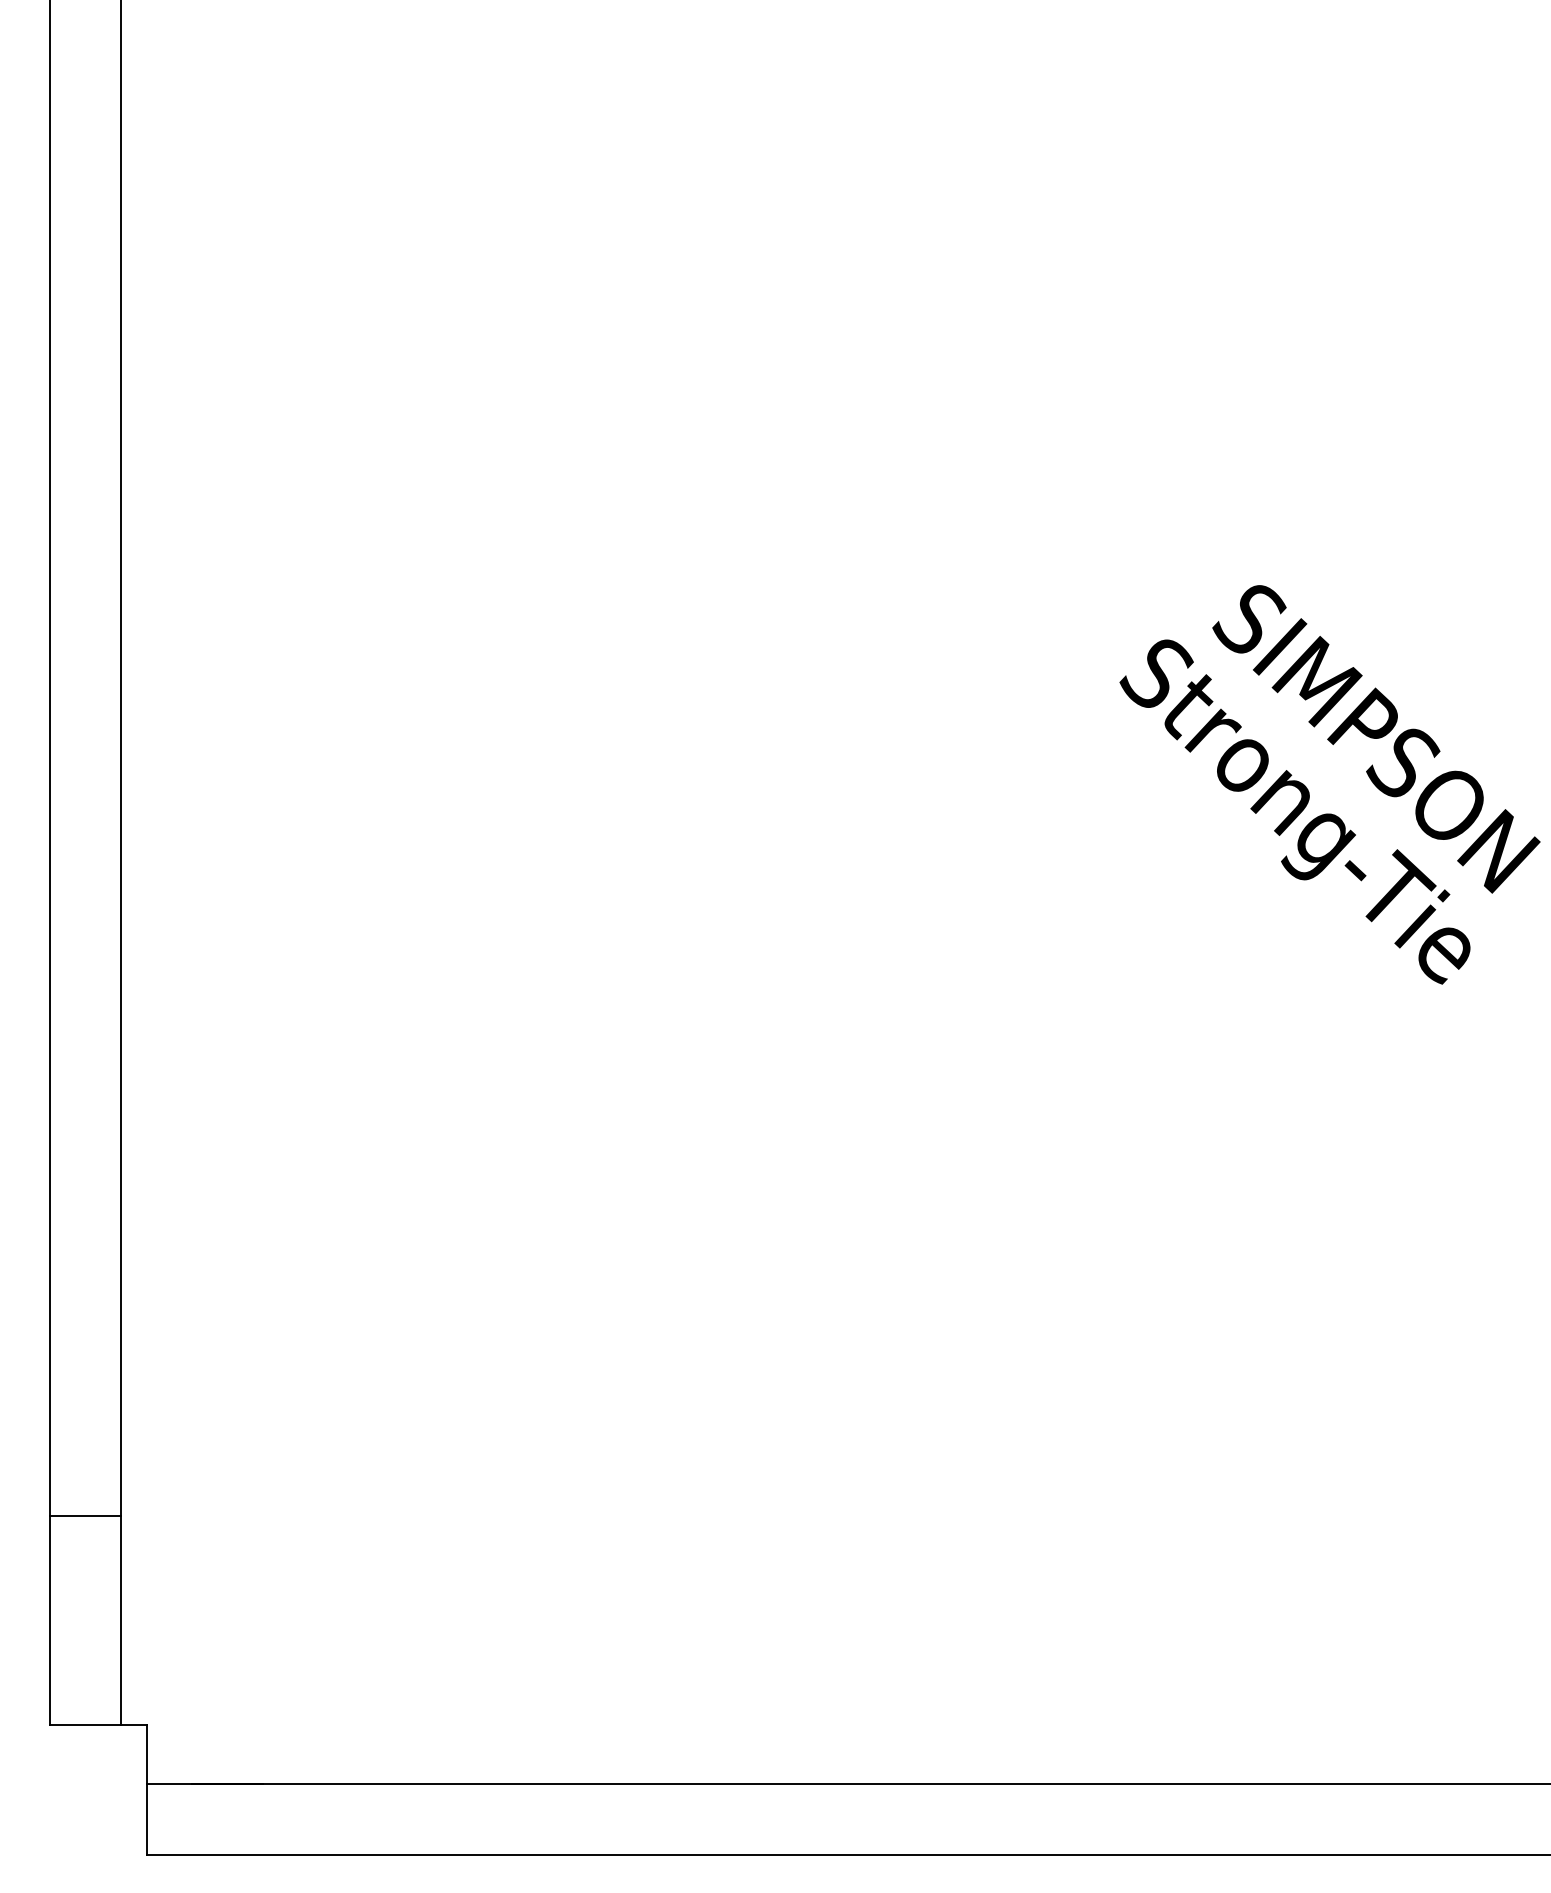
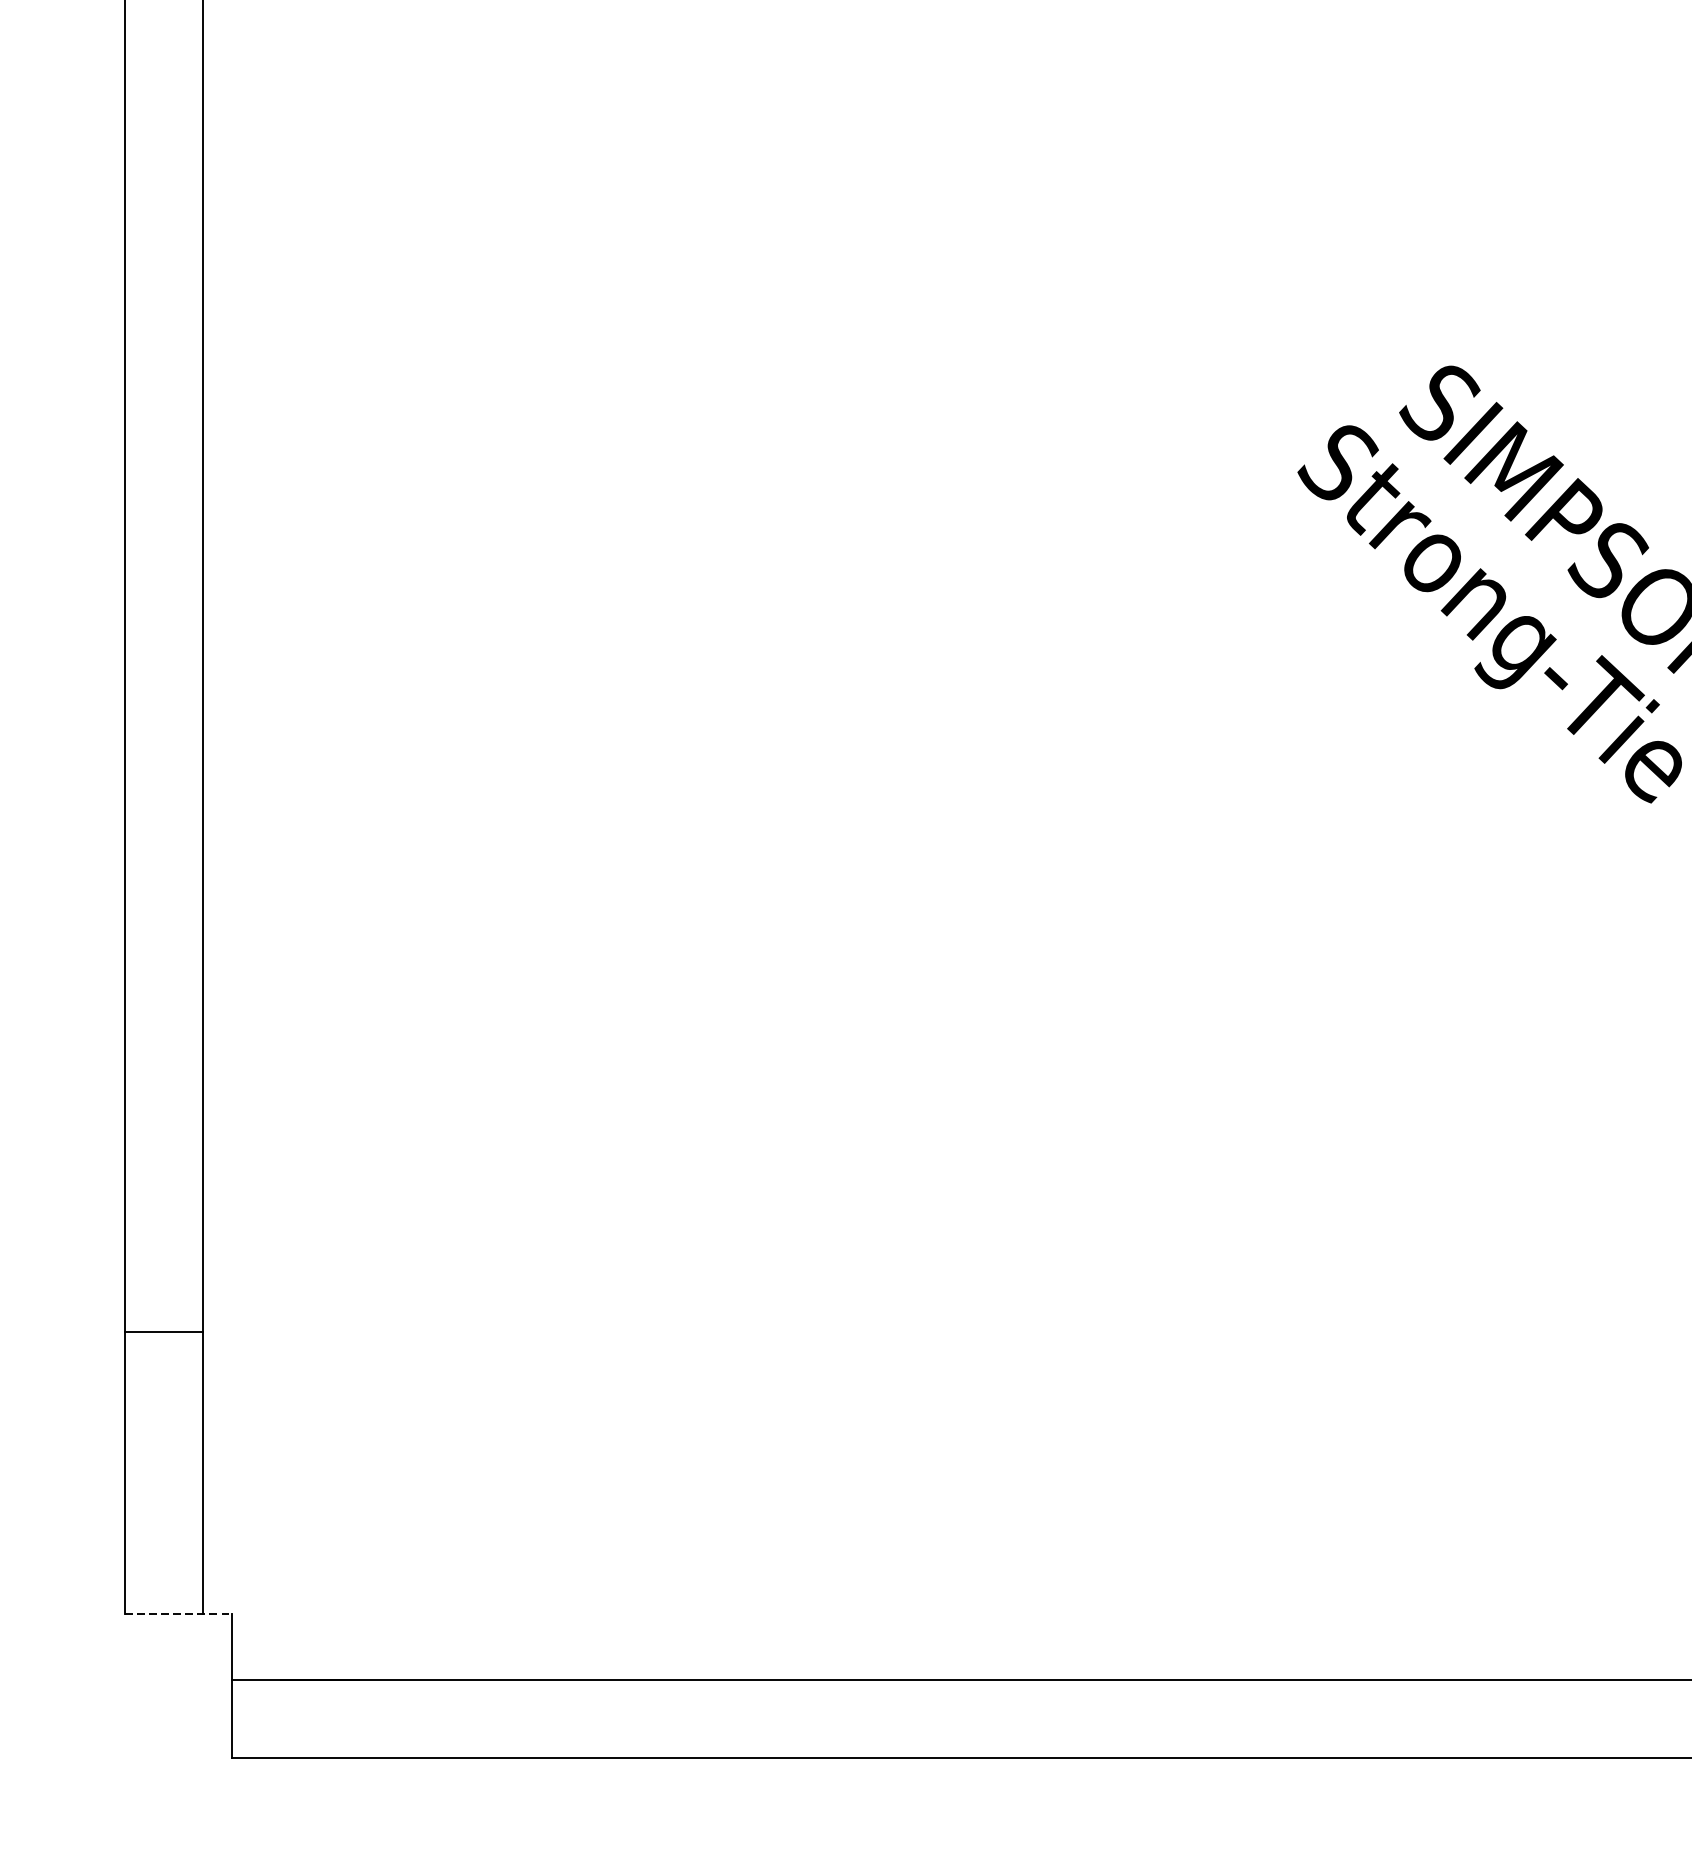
line: (84, 1515) -> (163, 1331), moved
line: (98, 1724) -> (178, 1614), solid -> dashed

